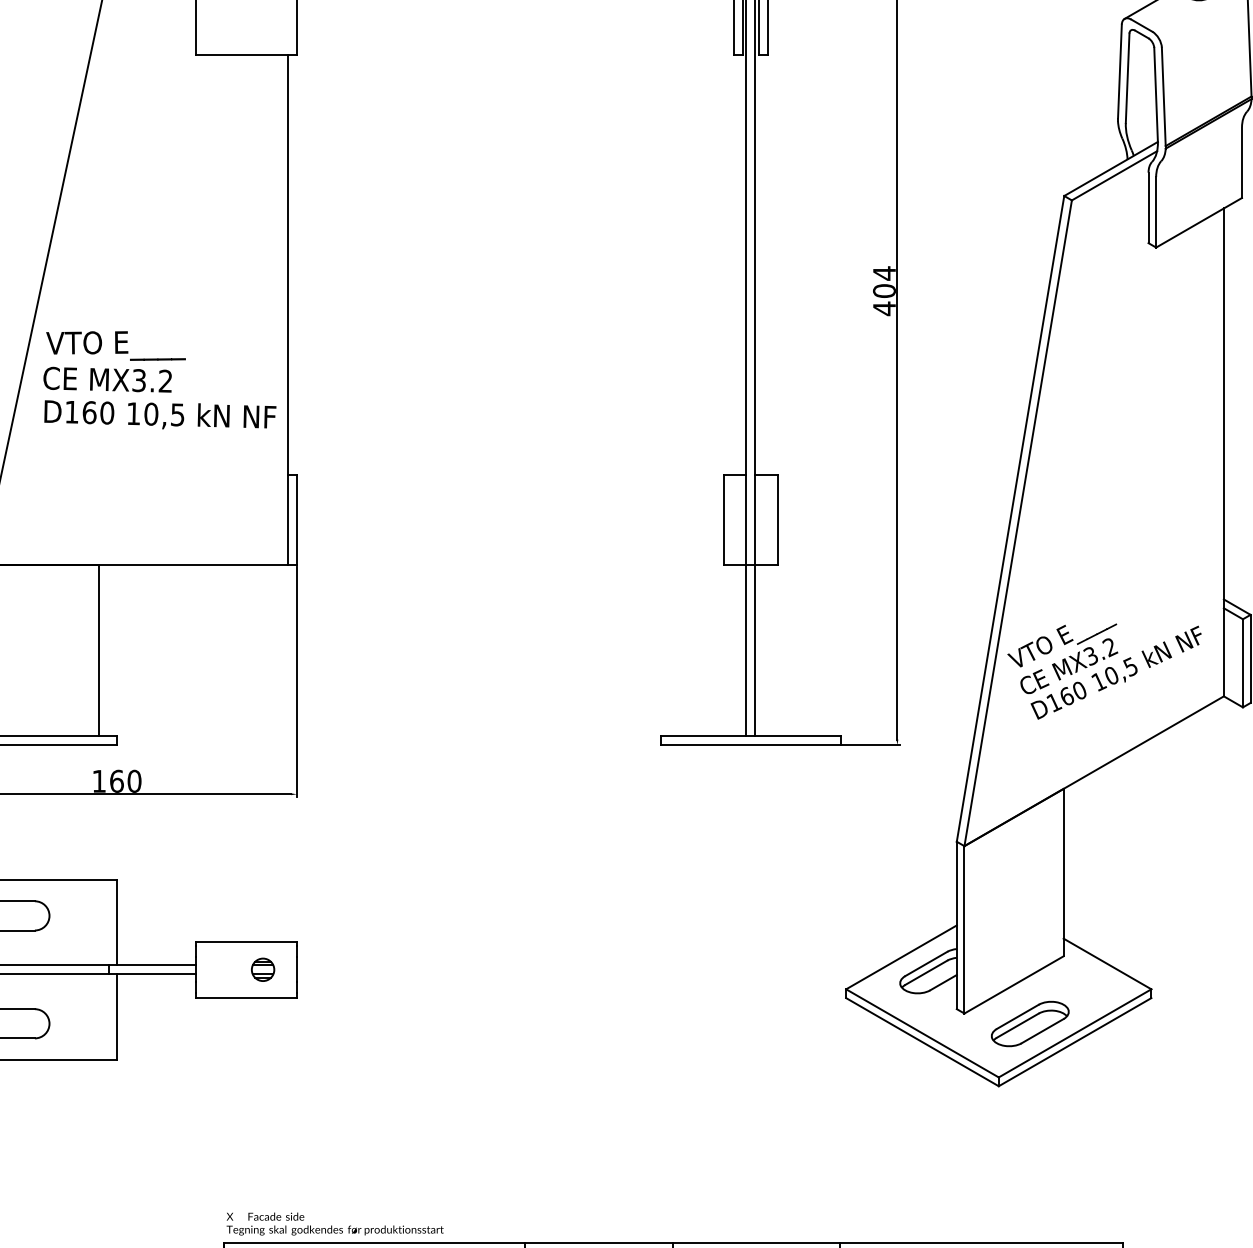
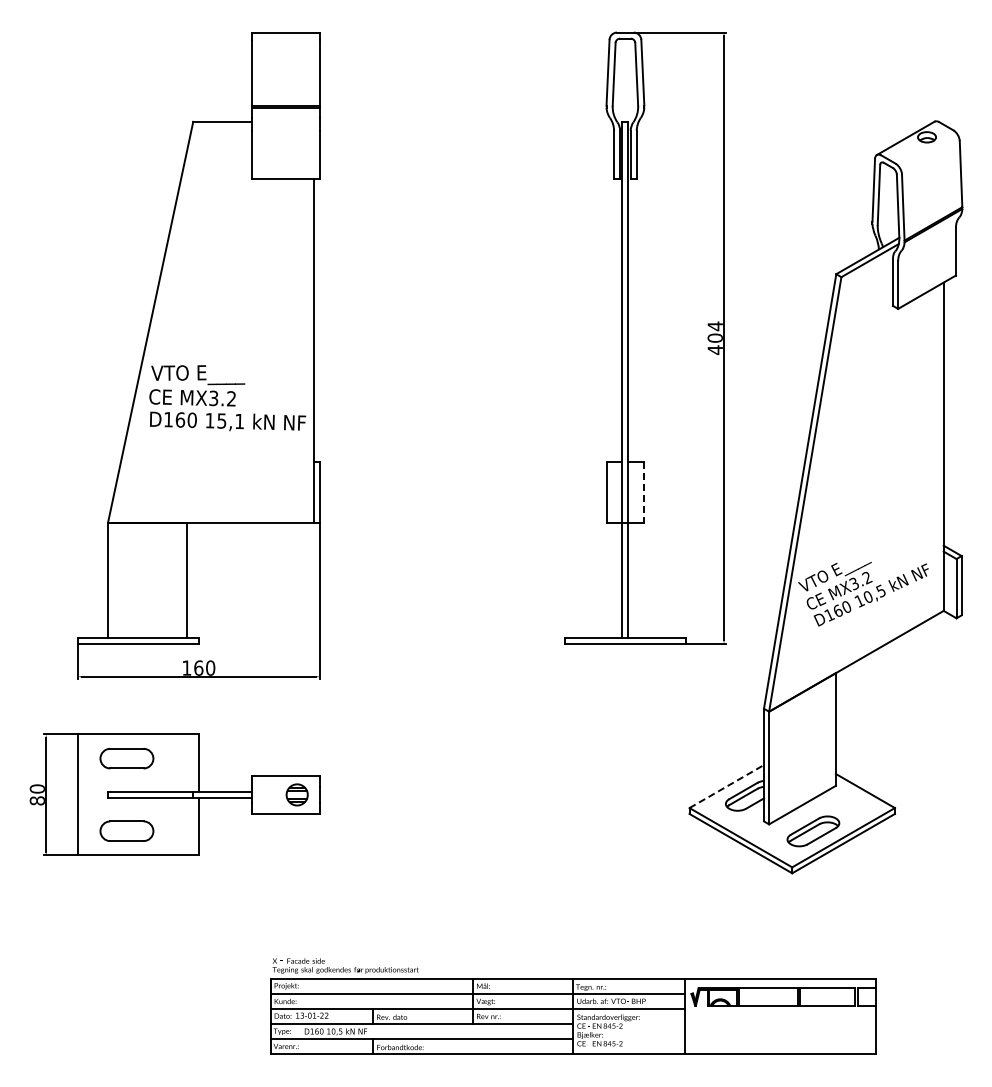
text: (164, 414) -> (230, 421), 10,5 -> 15,1
line: (777, 521) -> (643, 493), solid -> dashed
line: (901, 957) -> (726, 786), solid -> dashed
part: (262, 969) -> (296, 794), size x1.4

